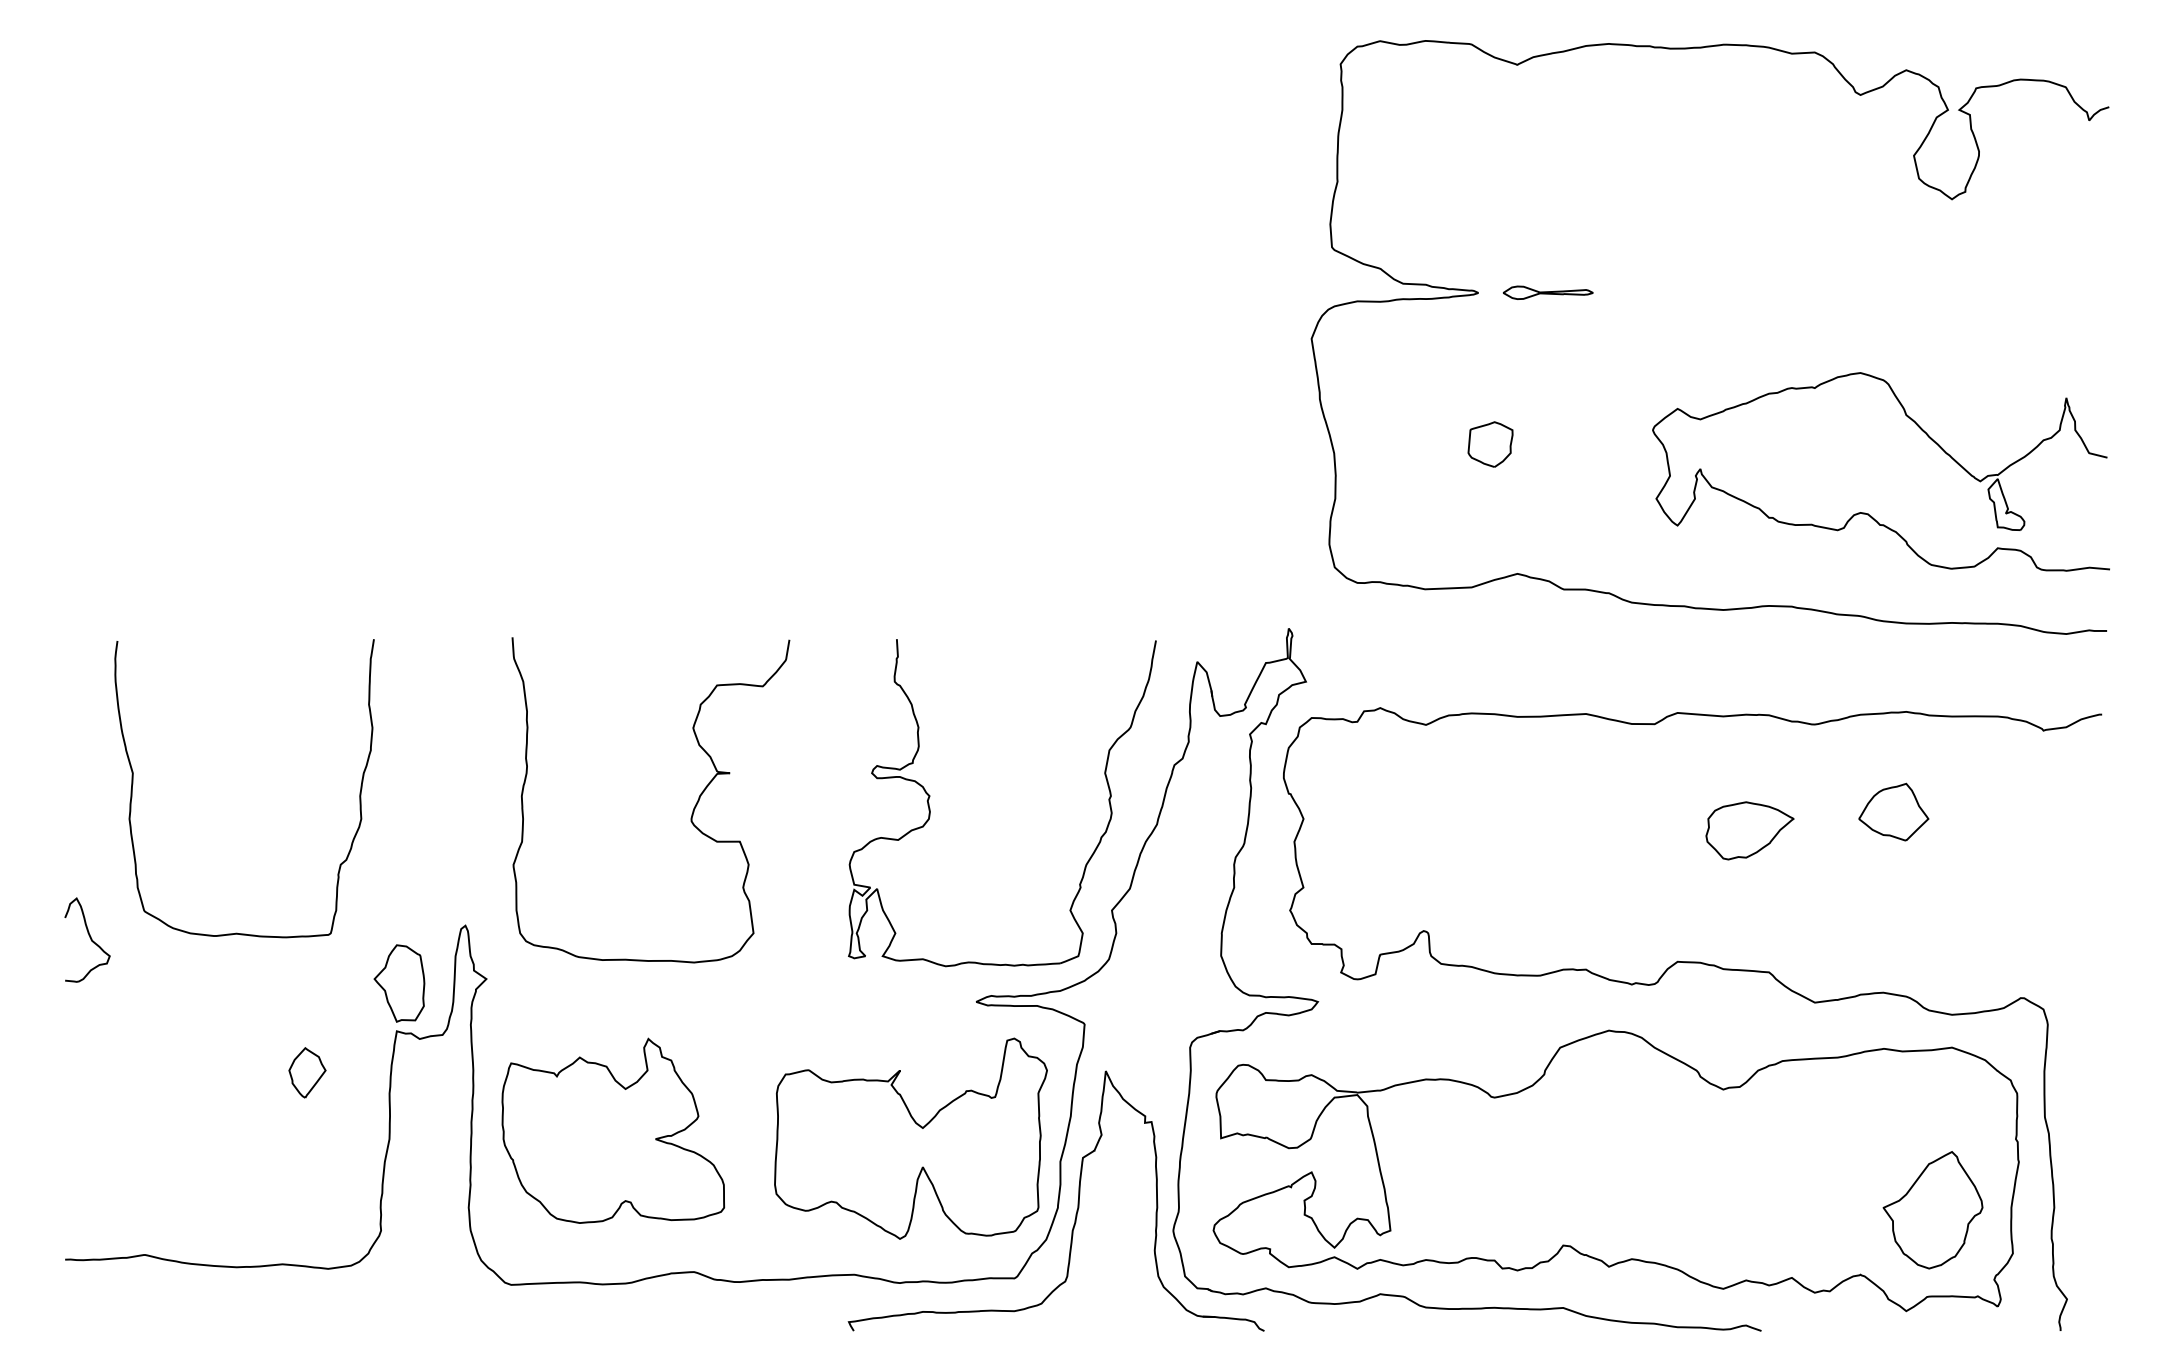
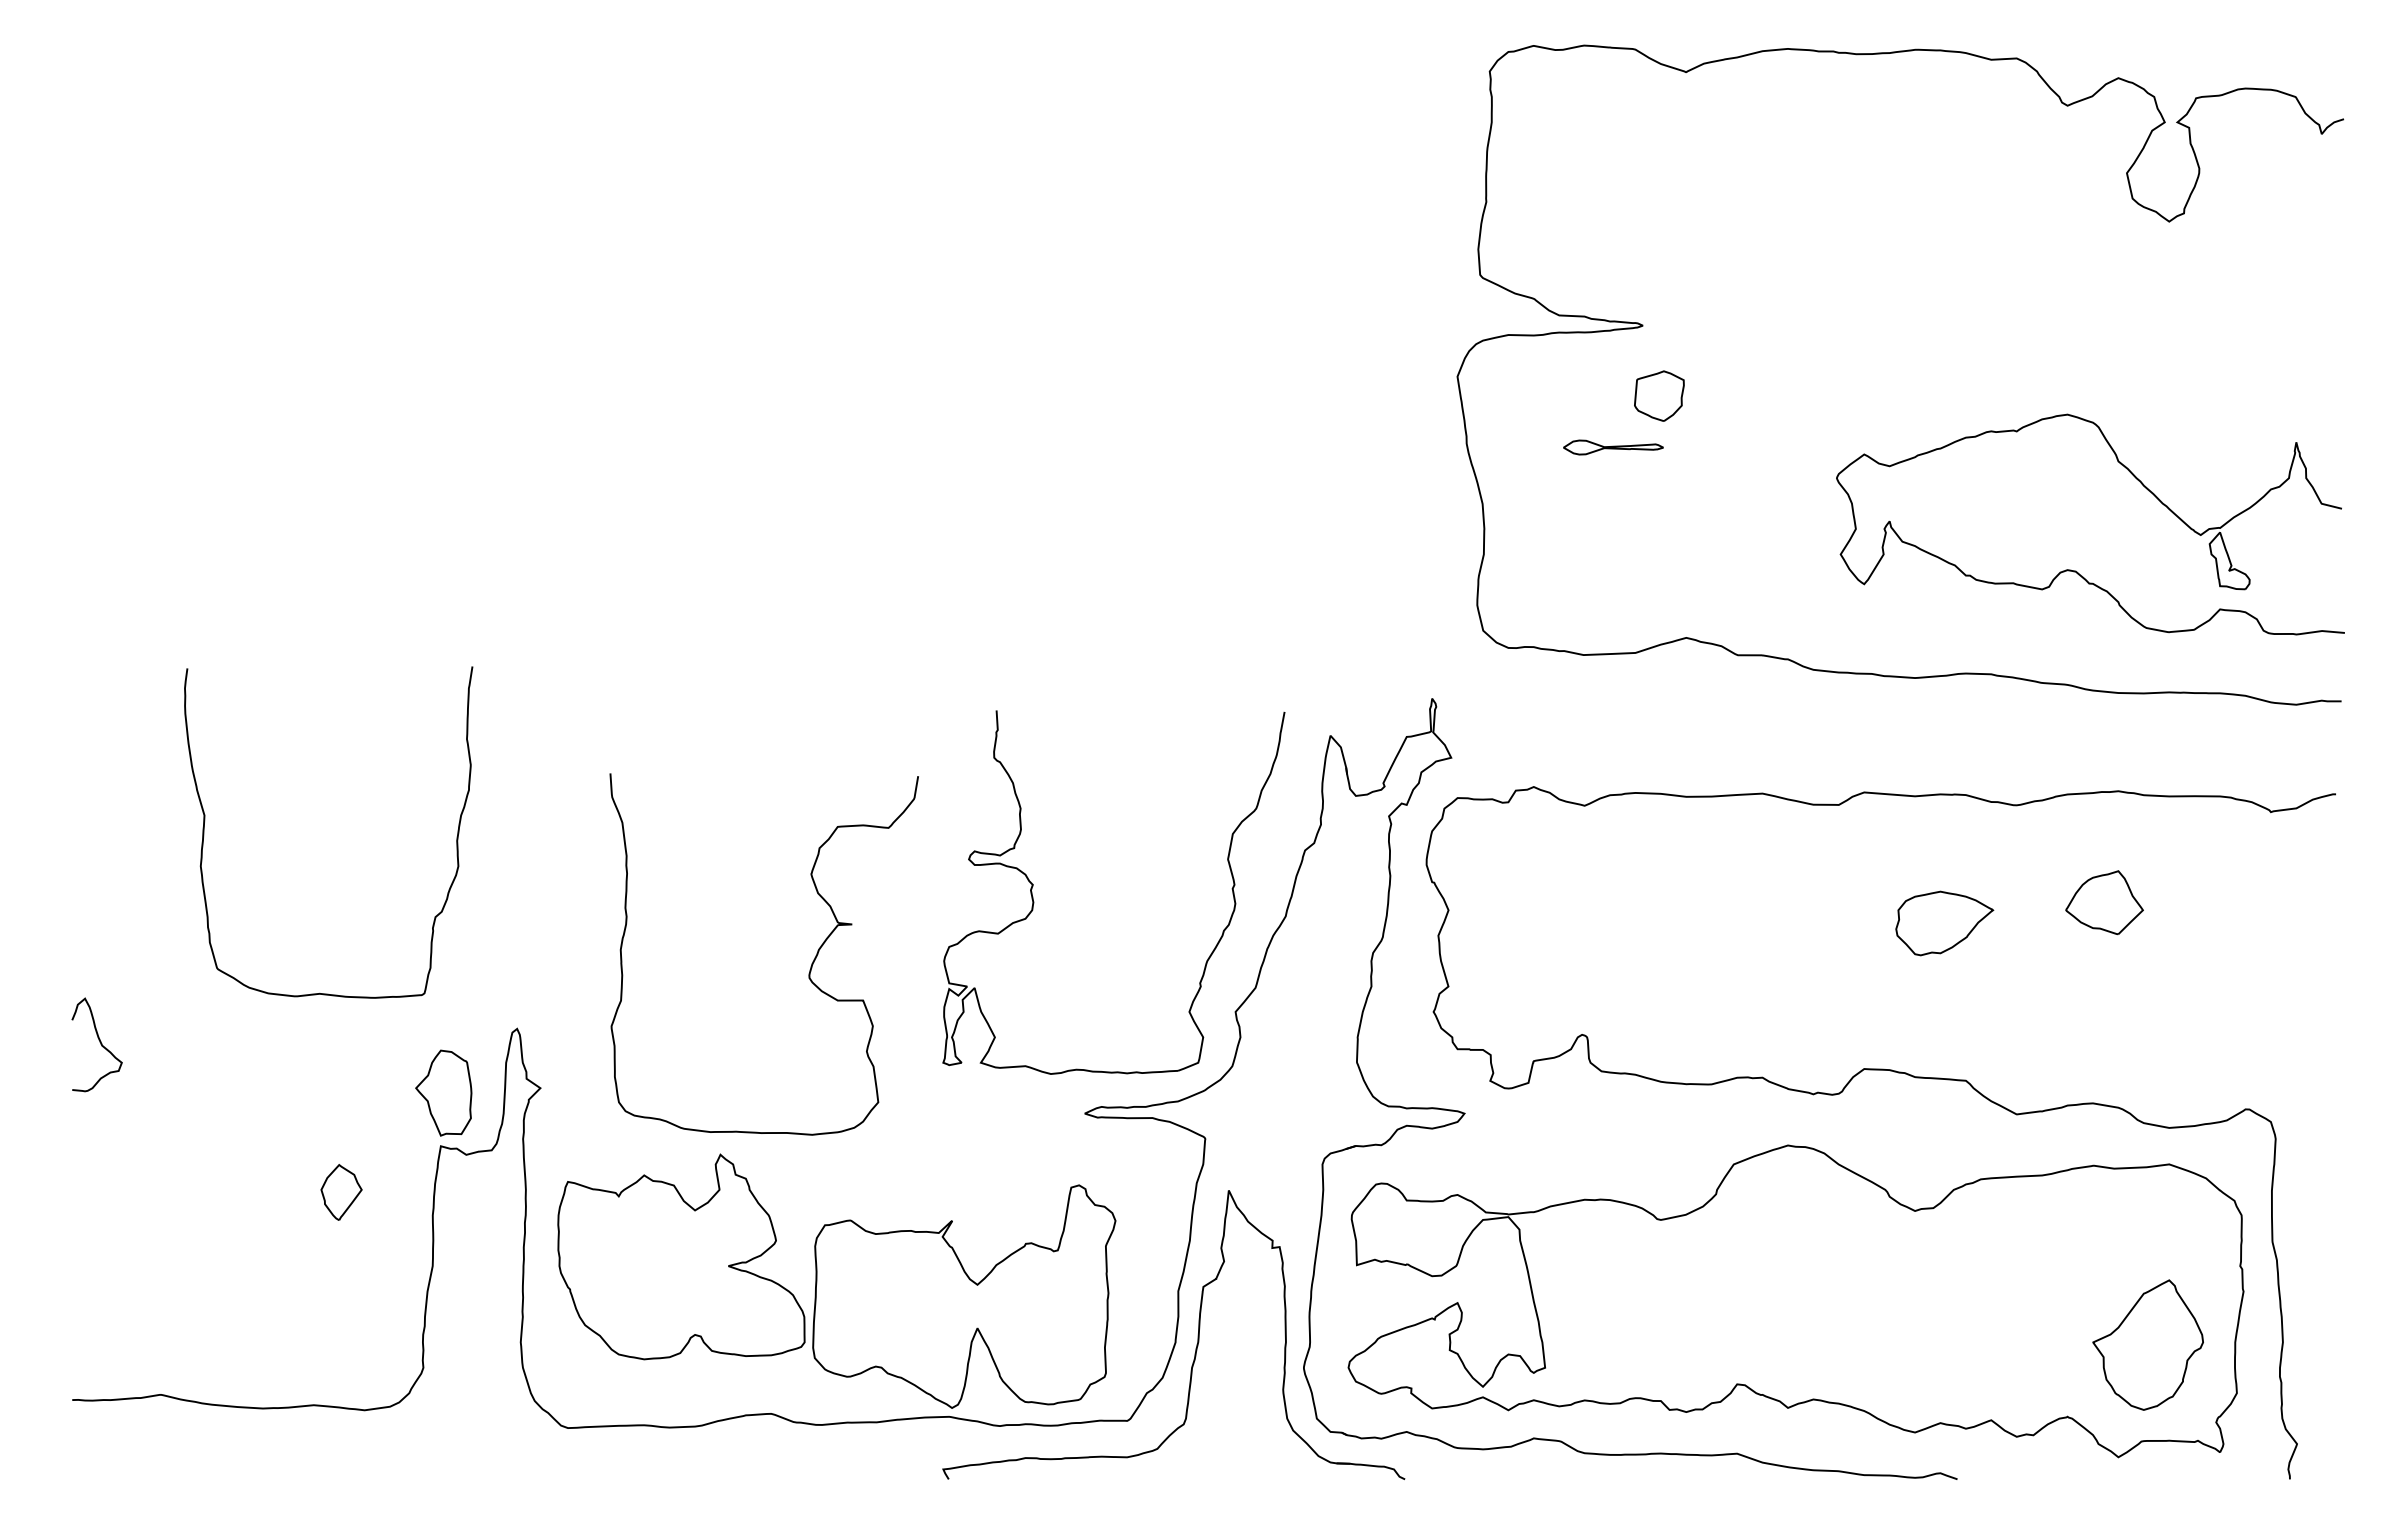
part: (1548, 292) -> (1613, 447), moved
part: (1490, 443) -> (1659, 395), moved
curve: (133, 778) -> (205, 821), moved
curve: (691, 813) -> (809, 969), moved
part: (911, 1138) -> (964, 1296), moved

